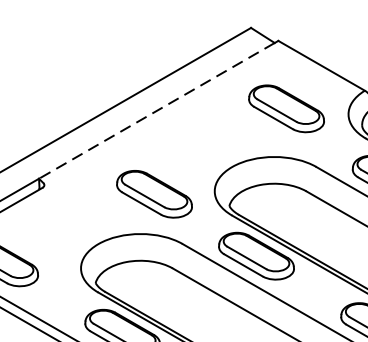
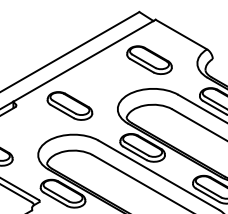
part: (286, 107) -> (149, 59), moved
line: (157, 111) -> (83, 61), dashed -> solid
part: (153, 193) -> (69, 105), moved

